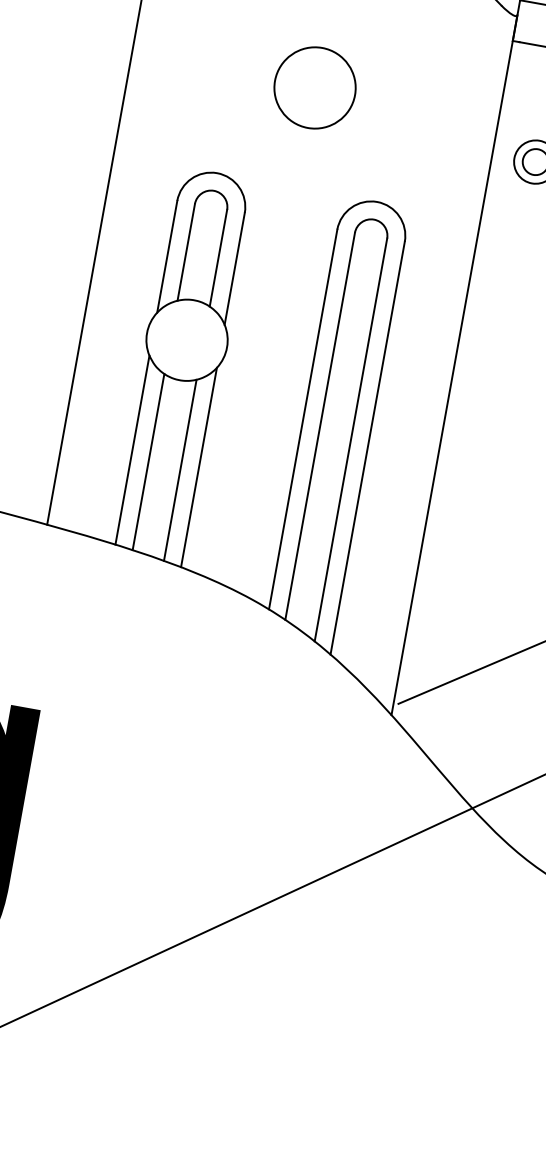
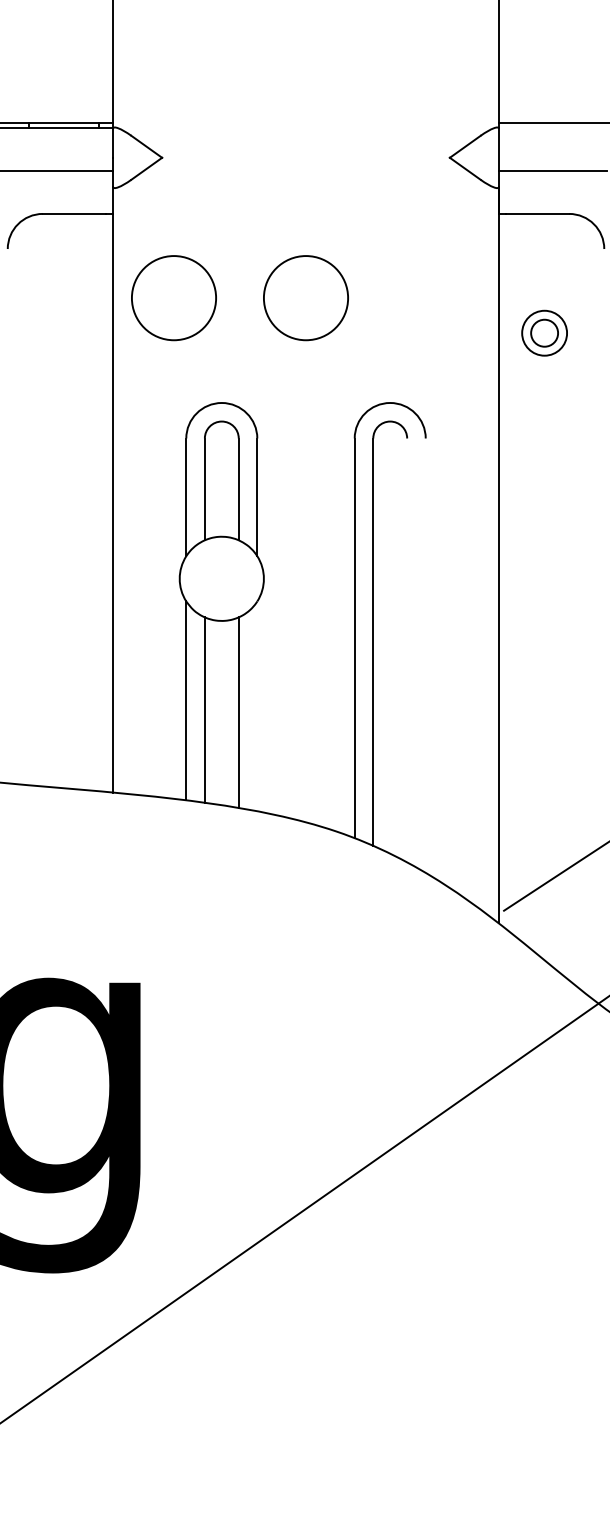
circle: (189, 65) -> (173, 298), added
line: (351, 440) -> (407, 650), removed
line: (367, 447) -> (425, 655), removed
line: (199, 467) -> (257, 706), removed

